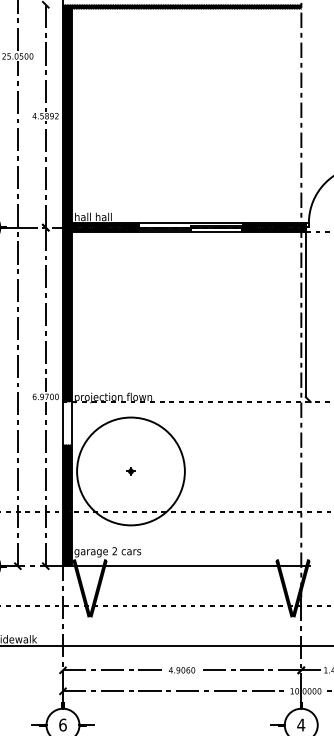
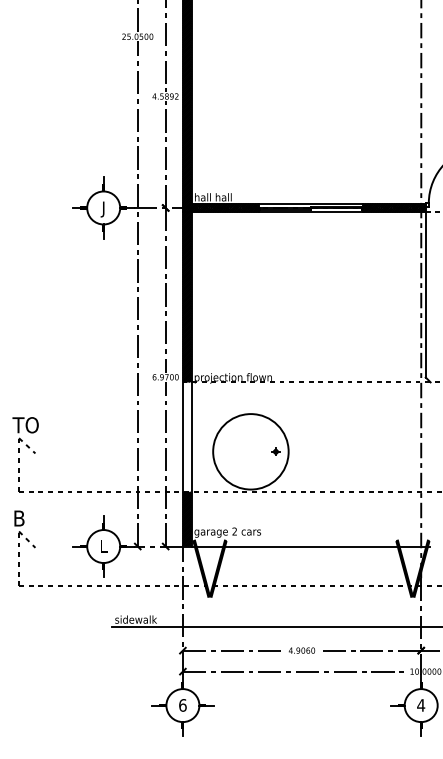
circle: (130, 471) -> (250, 451), size x0.7
part: (130, 471) -> (275, 451), moved
hatch: (66, 478) -> (186, 458), removed

